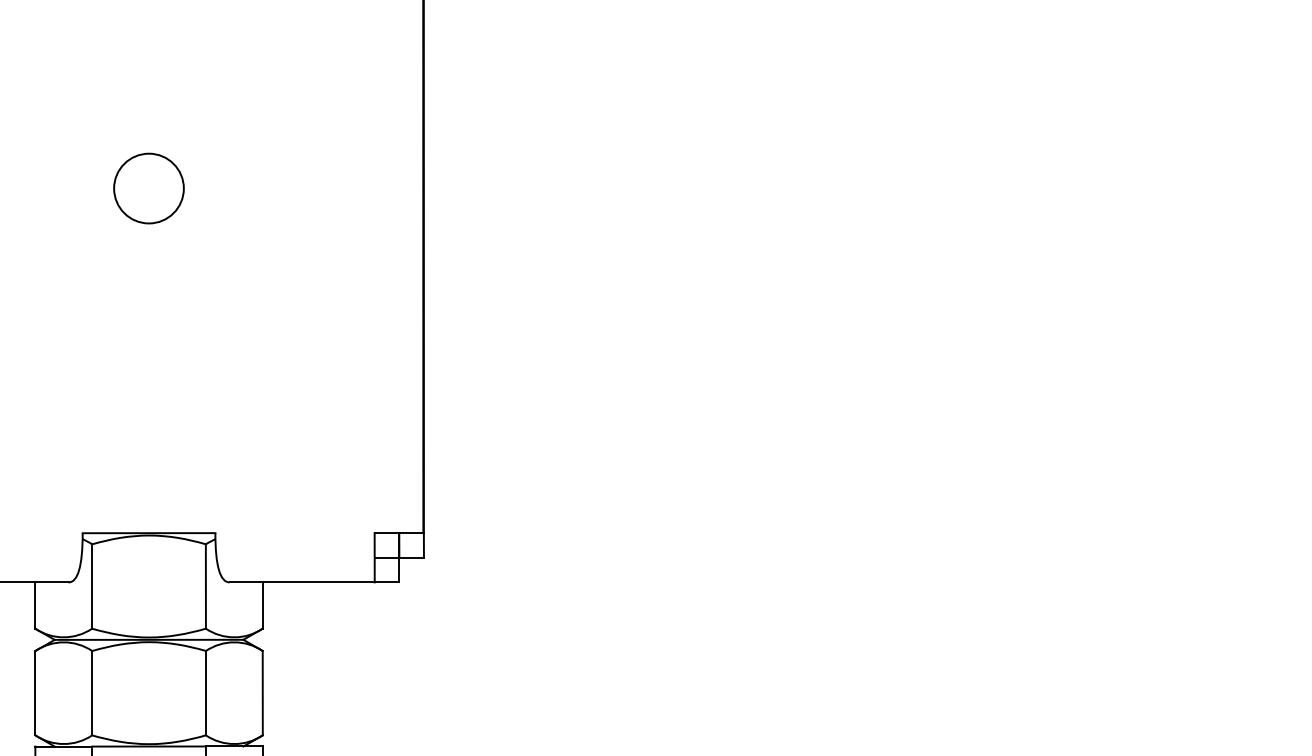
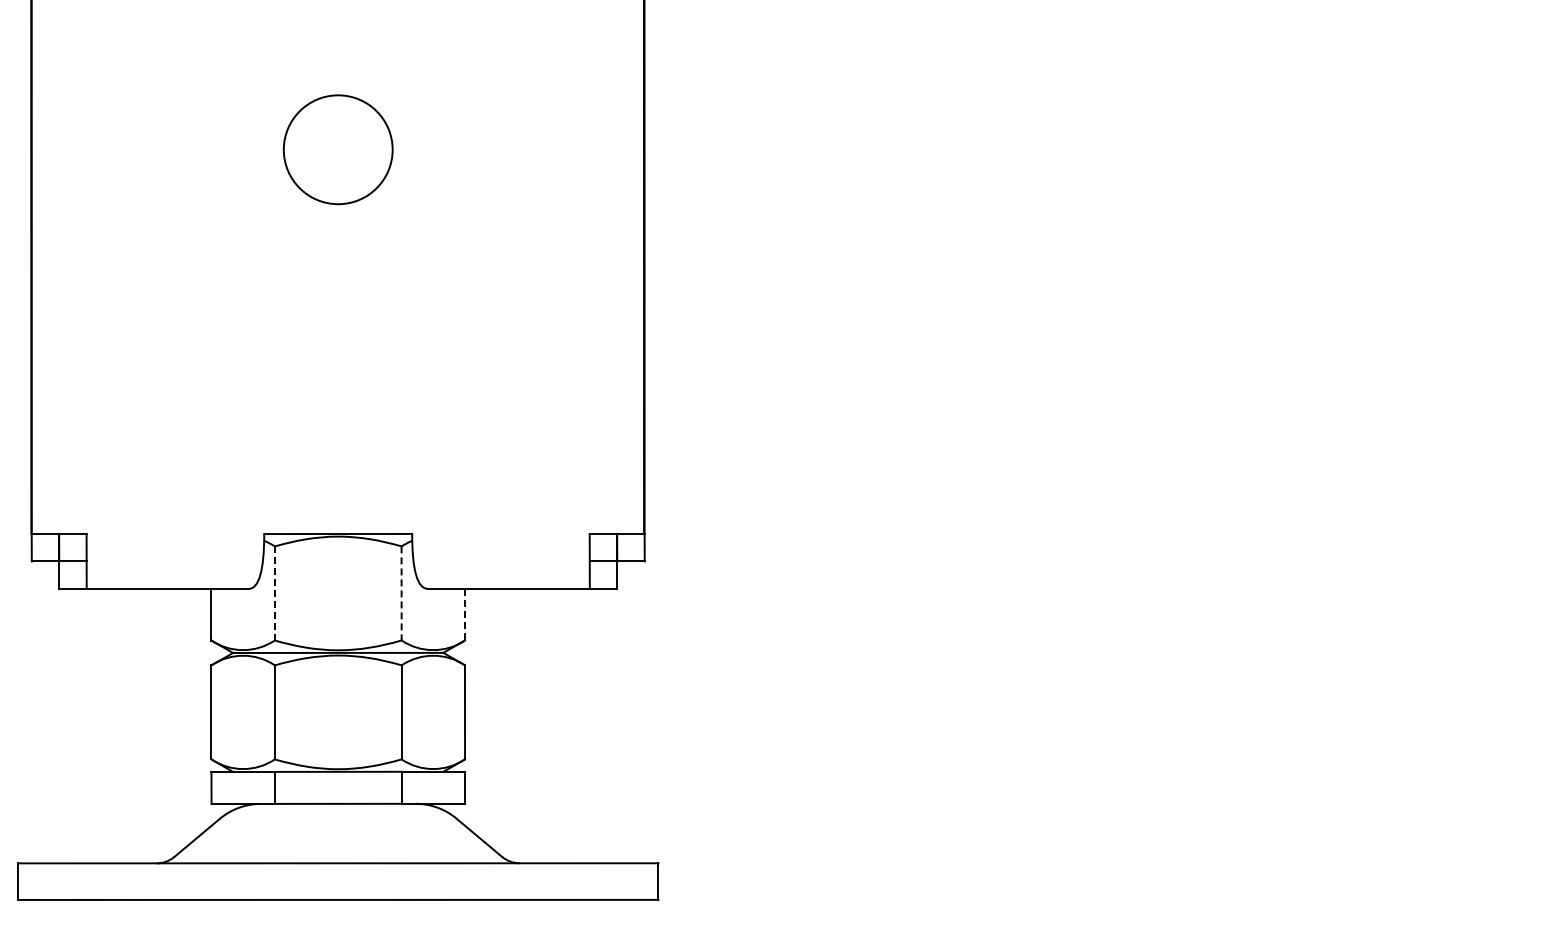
circle: (148, 188) -> (337, 149), size x1.4
line: (205, 586) -> (401, 593), solid -> dashed
line: (91, 587) -> (274, 594), solid -> dashed
line: (262, 605) -> (464, 614), solid -> dashed

